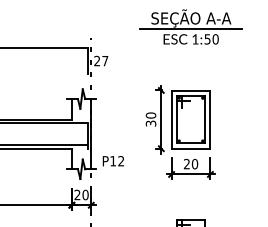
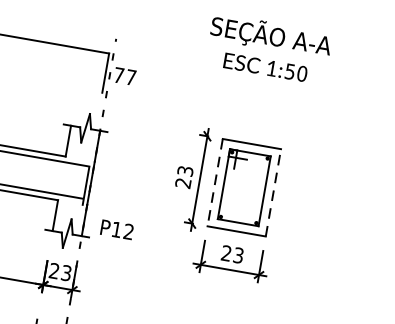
line: (190, 29) -> (267, 52), removed
text: (97, 60) -> (119, 74), 27 -> 77
text: (150, 119) -> (183, 176), 30 -> 23
line: (210, 119) -> (273, 192), solid -> dashed
line: (171, 120) -> (214, 183), solid -> dashed
text: (194, 164) -> (237, 255), 20 -> 23
text: (85, 194) -> (66, 272), 20 -> 23

